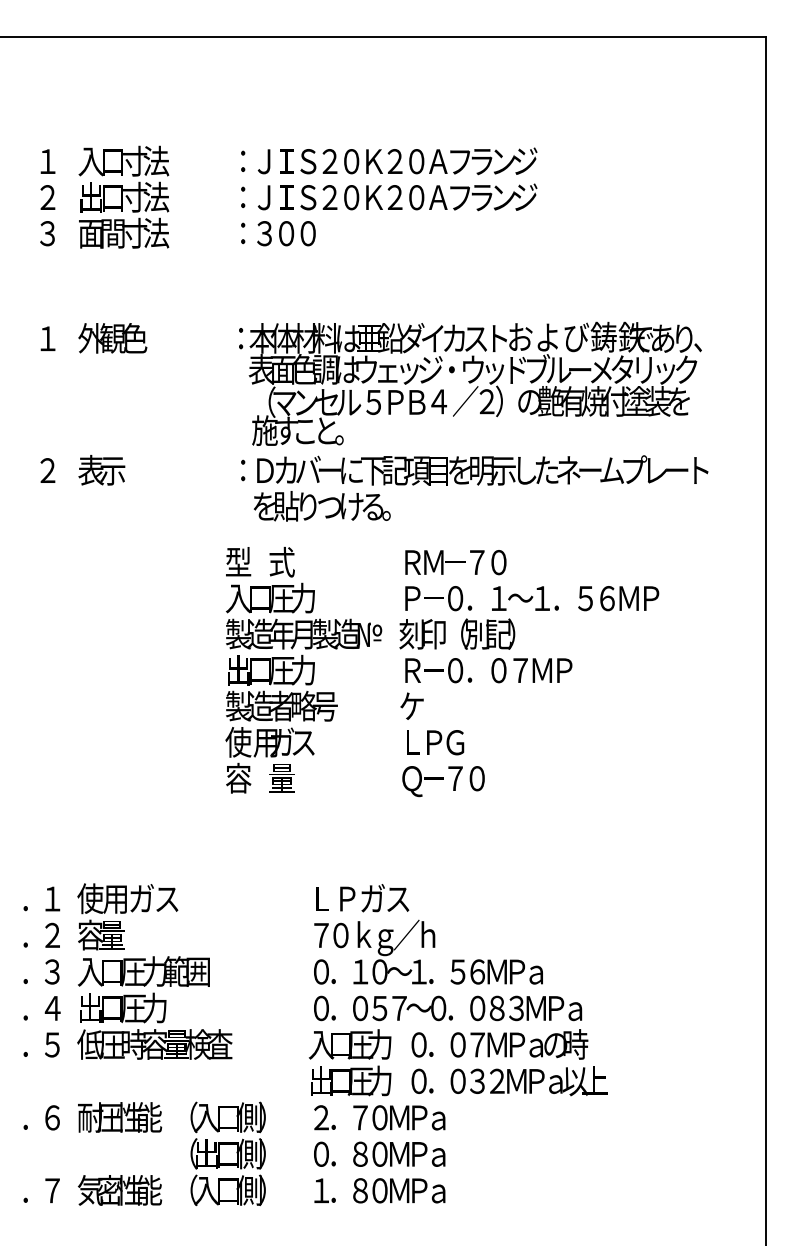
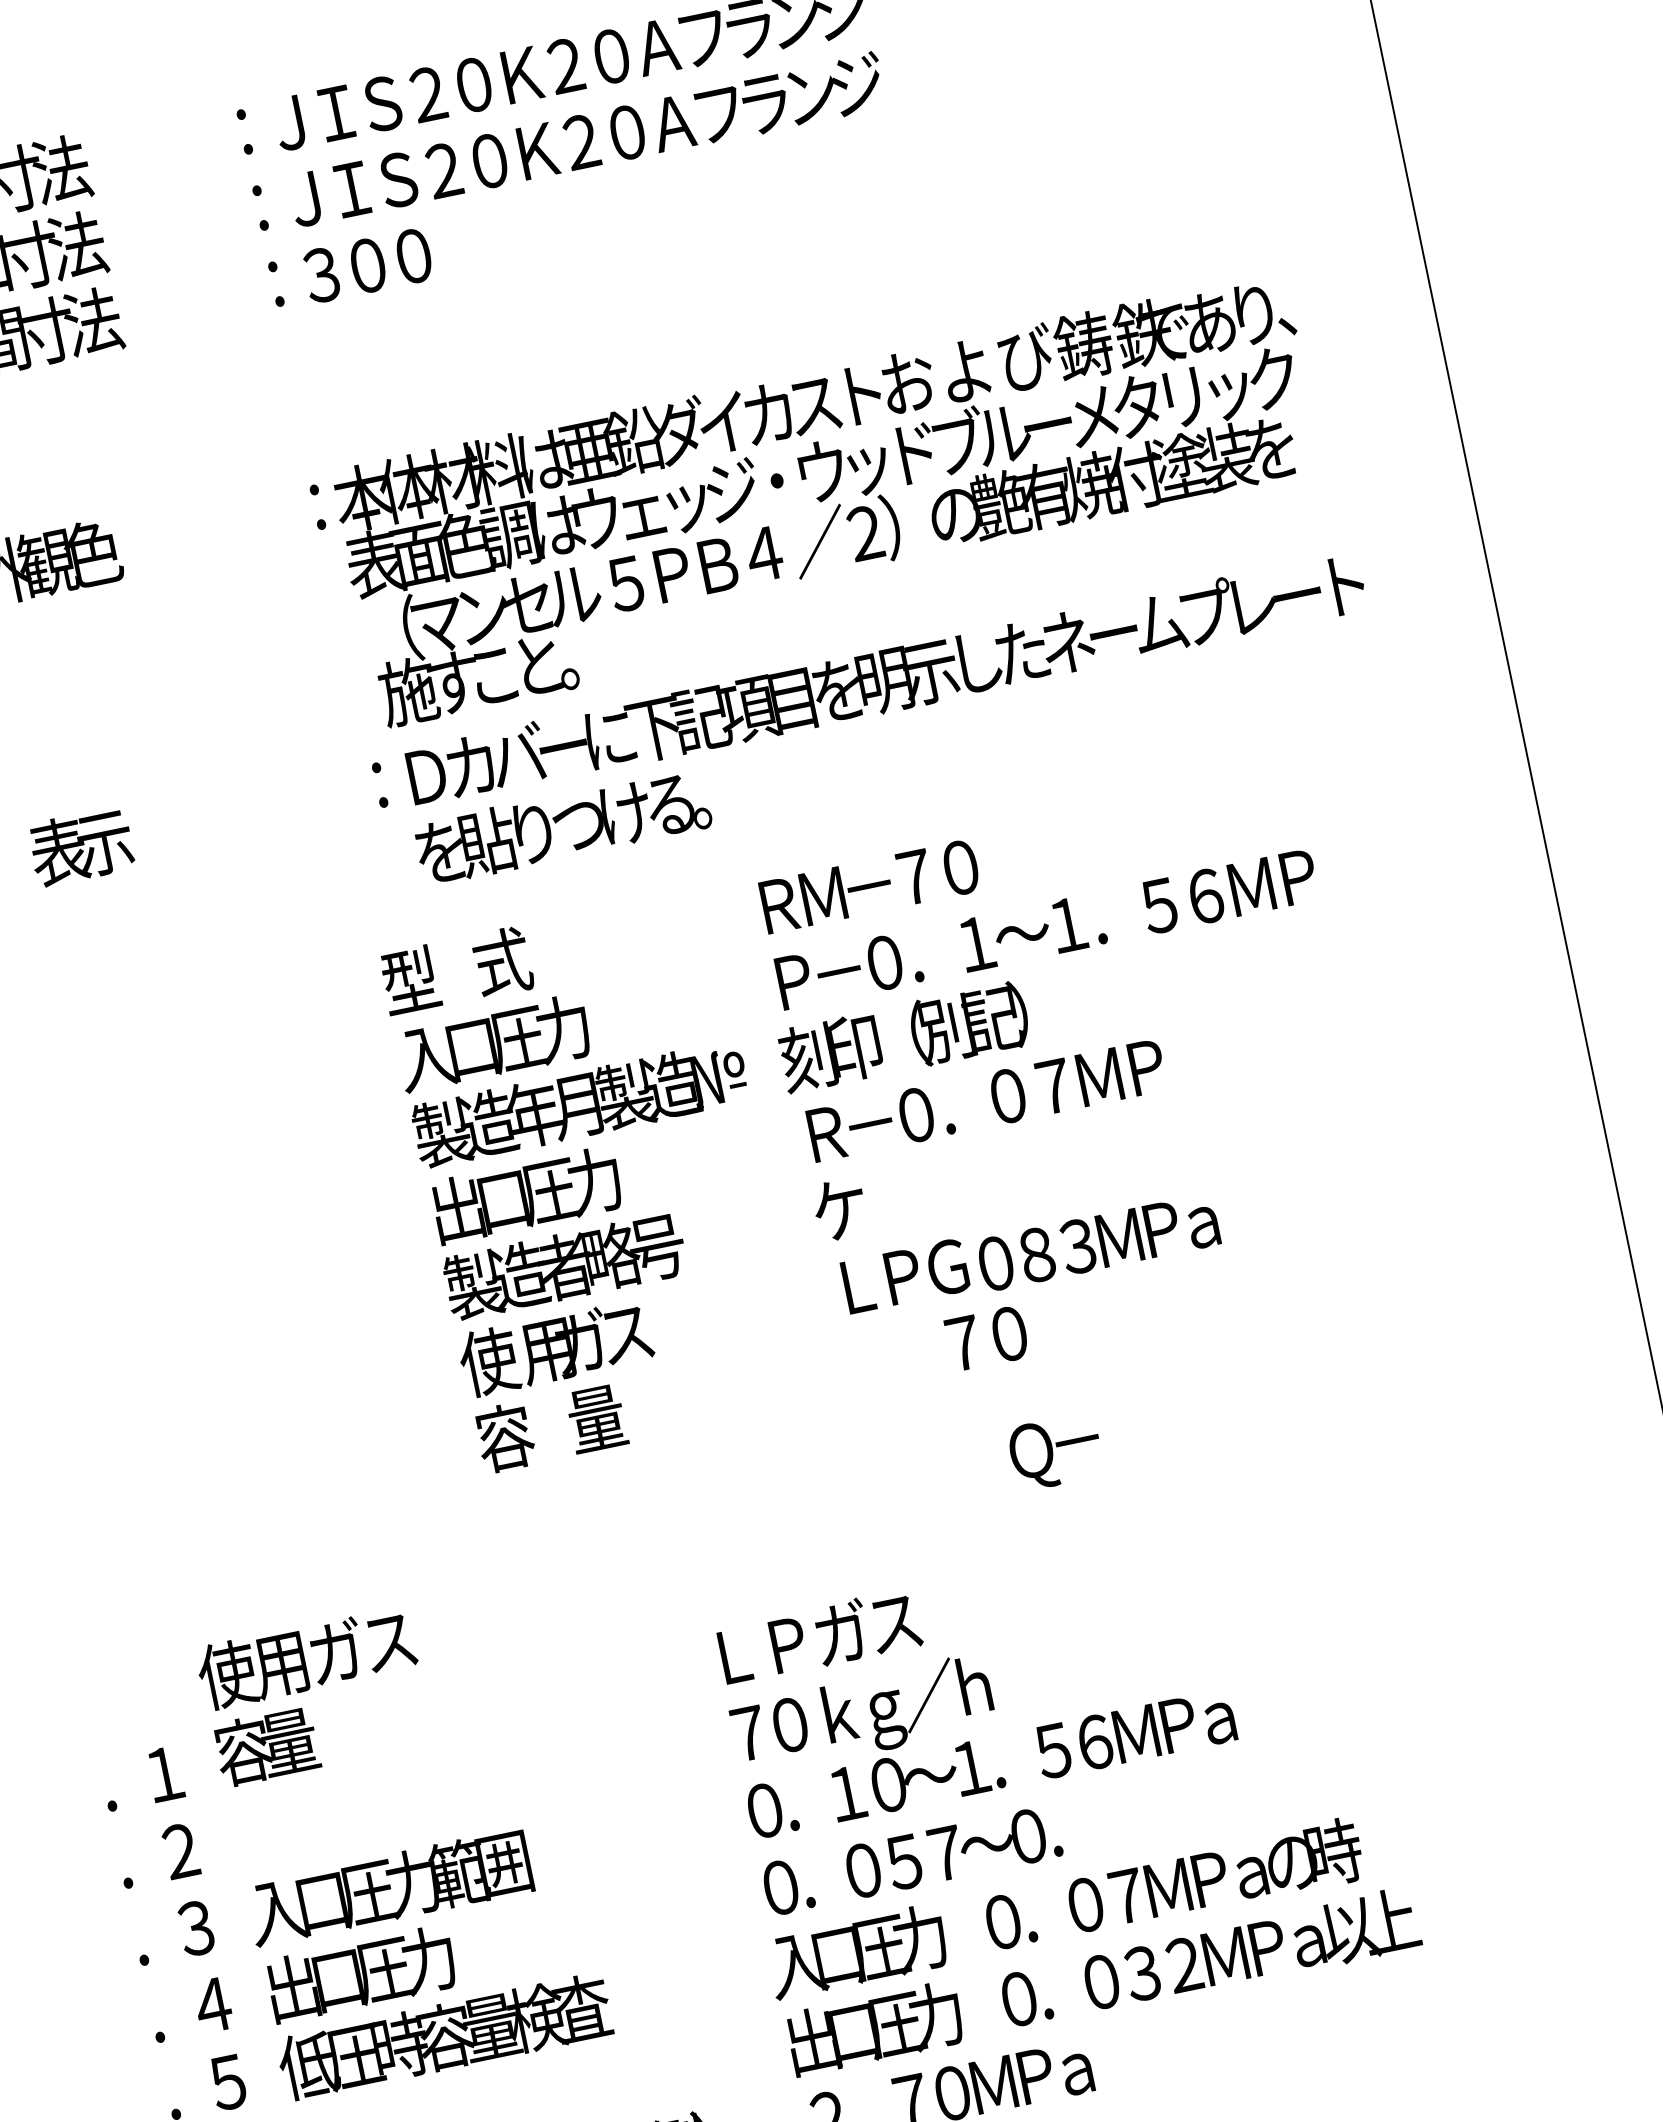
text: (422, 781) -> (1054, 1452), moved
text: (127, 916) -> (313, 1695), moved
text: (526, 1008) -> (1099, 1242), moved

